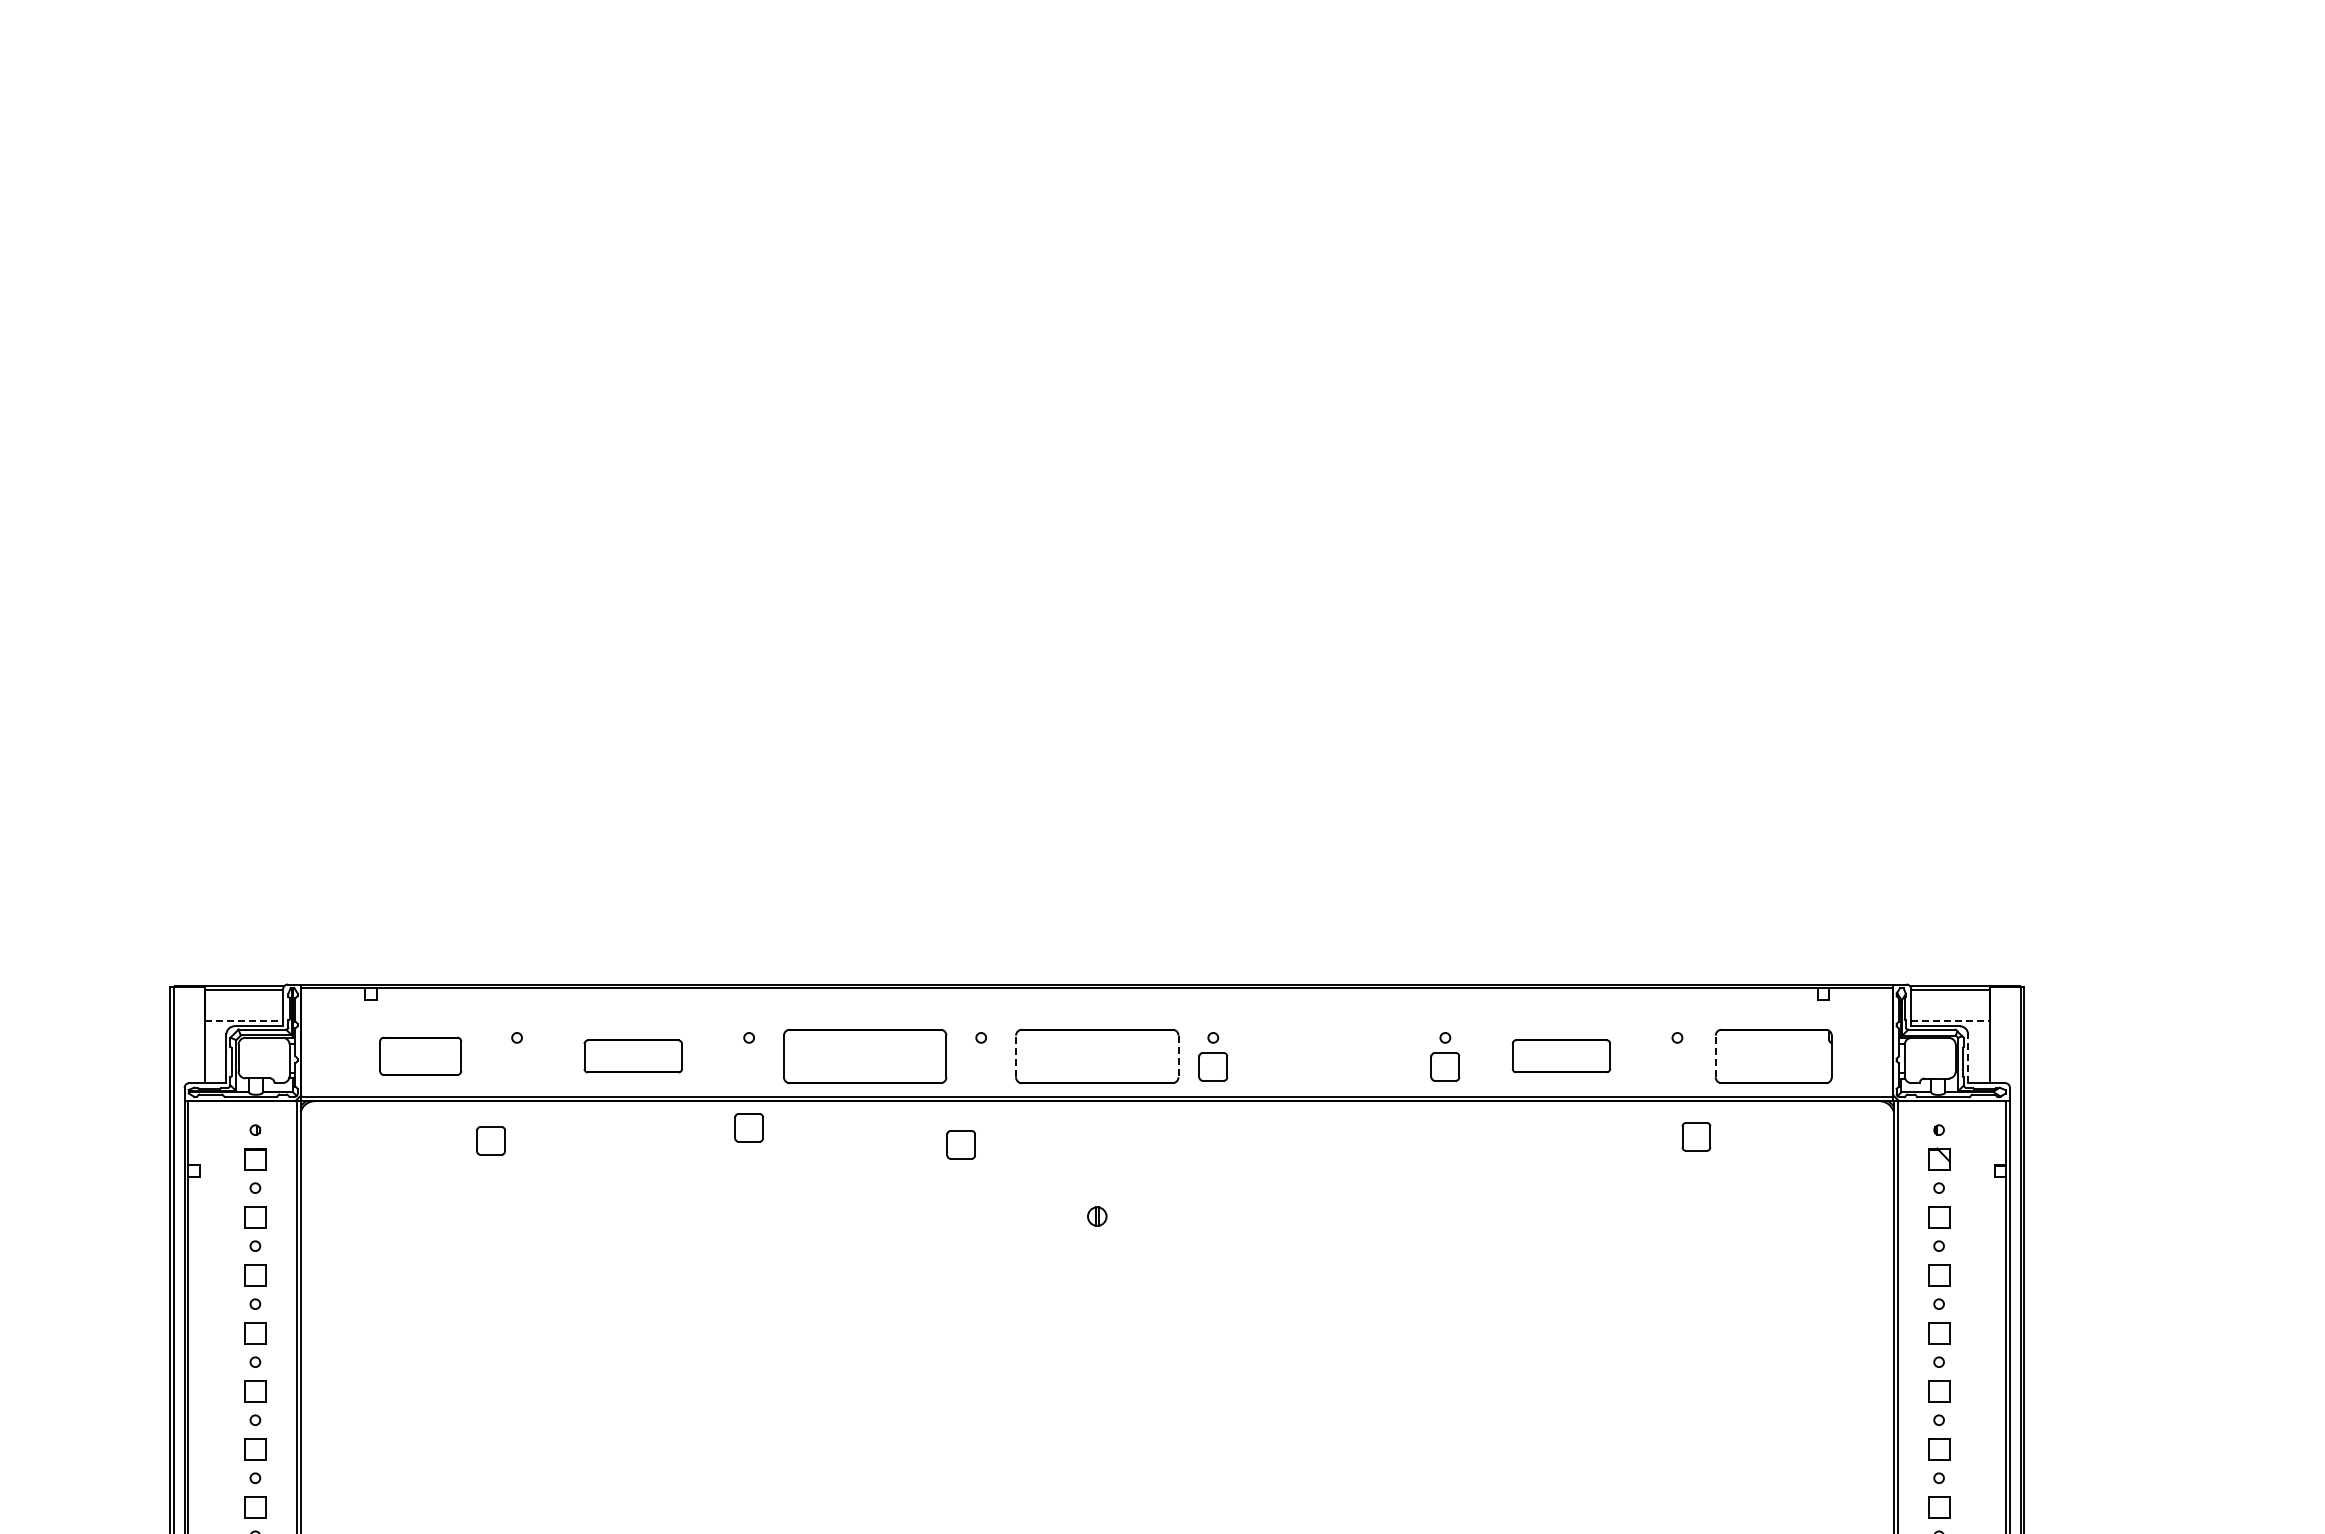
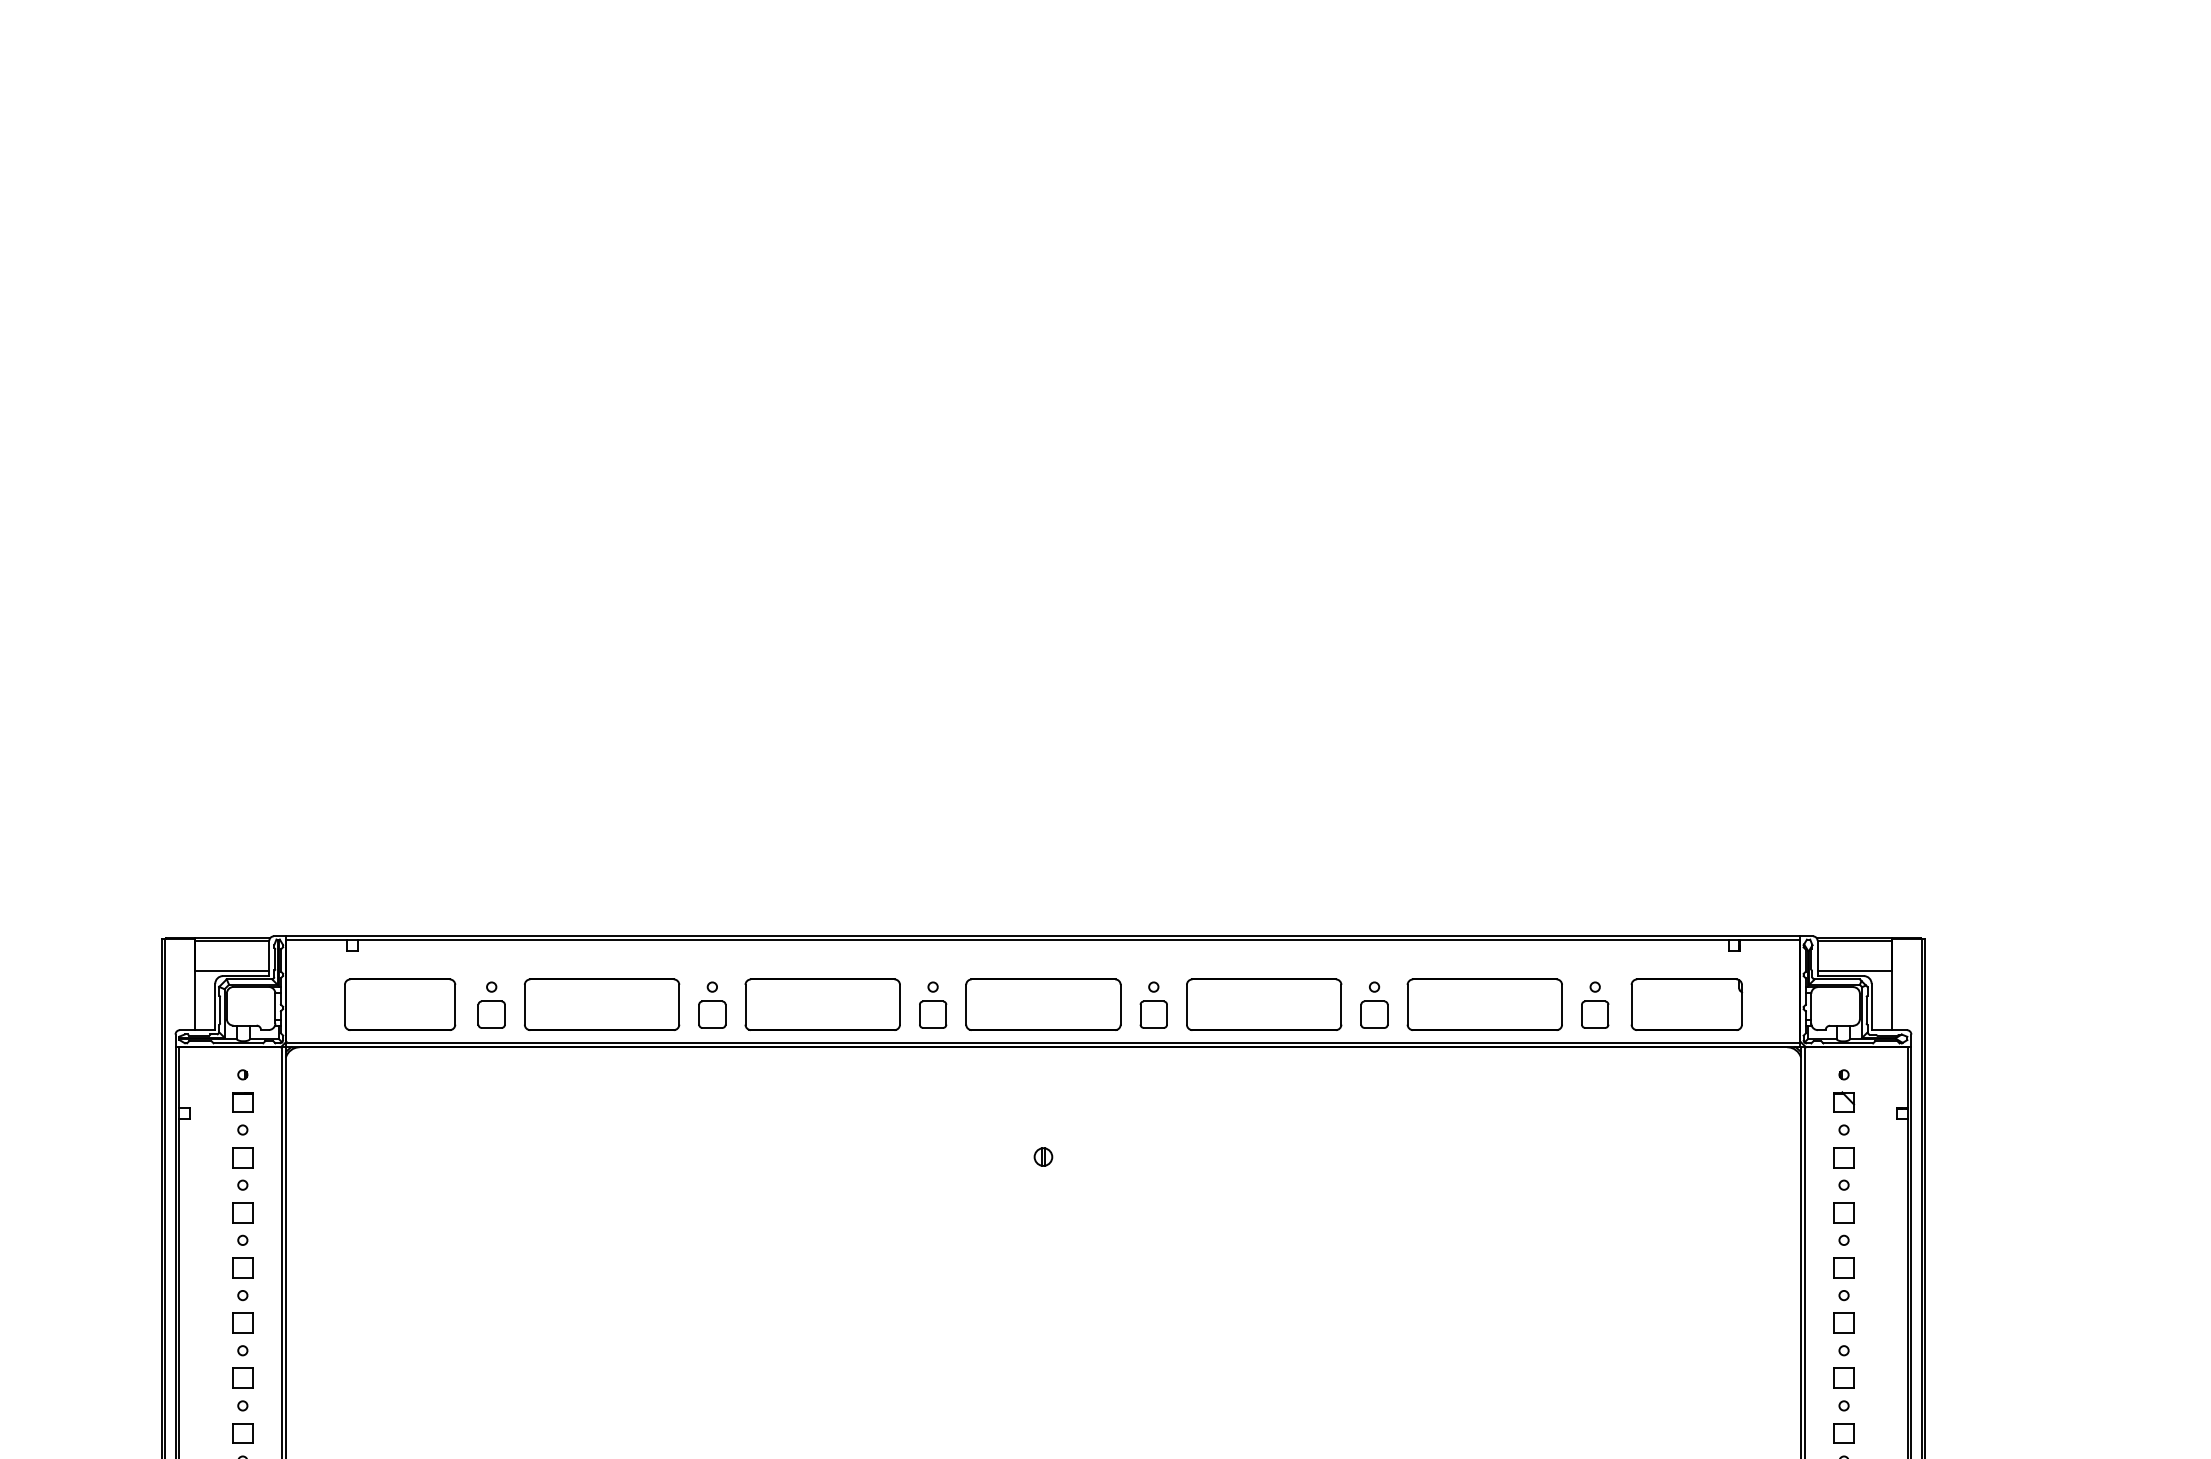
line: (244, 1021) -> (232, 971), dashed -> solid
line: (1950, 1021) -> (1854, 971), dashed -> solid
part: (420, 1055) -> (399, 1003), size x1.43
part: (1329, 1055) -> (1264, 1003), added
part: (1561, 1055) -> (1484, 1003), size x1.67
part: (633, 1056) -> (602, 1004), size x1.67
line: (1016, 1056) -> (966, 1004), dashed -> solid
line: (1178, 1056) -> (1120, 1004), dashed -> solid
line: (1715, 1056) -> (1631, 1004), dashed -> solid
line: (1968, 1058) -> (1872, 1006), dashed -> solid
part: (748, 1127) -> (711, 1014), moved
part: (1696, 1136) -> (1595, 1014), moved
part: (490, 1140) -> (491, 1014), moved
part: (960, 1144) -> (932, 1014), moved

